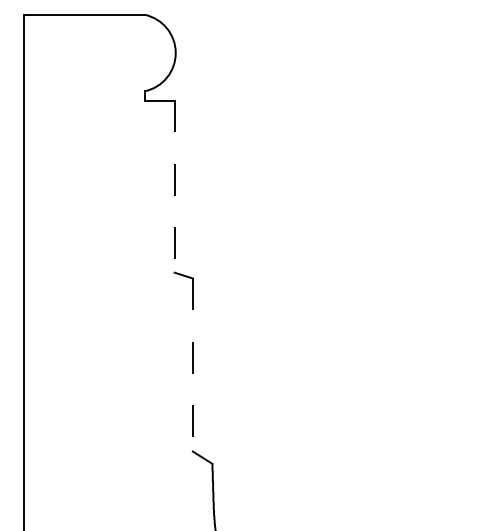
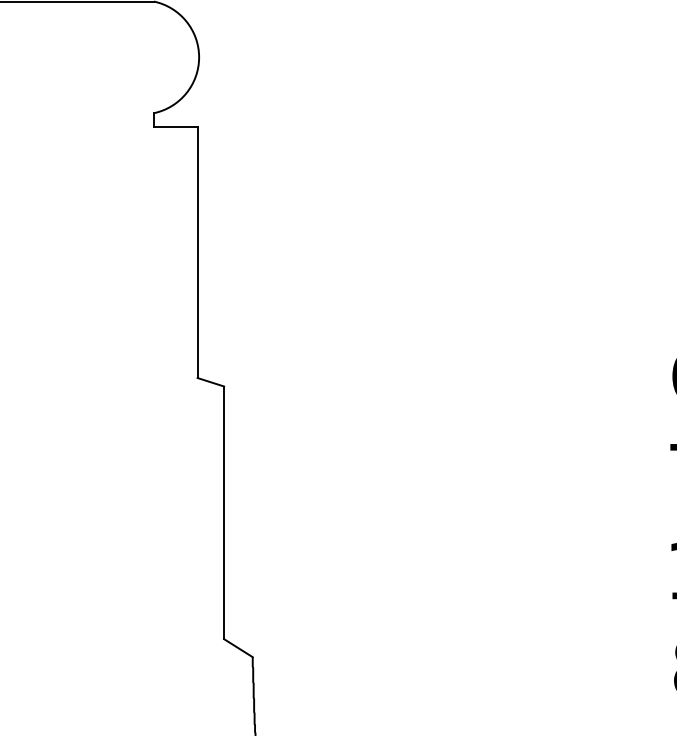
line: (174, 186) -> (197, 252), dashed -> solid
line: (192, 365) -> (223, 513), dashed -> solid

